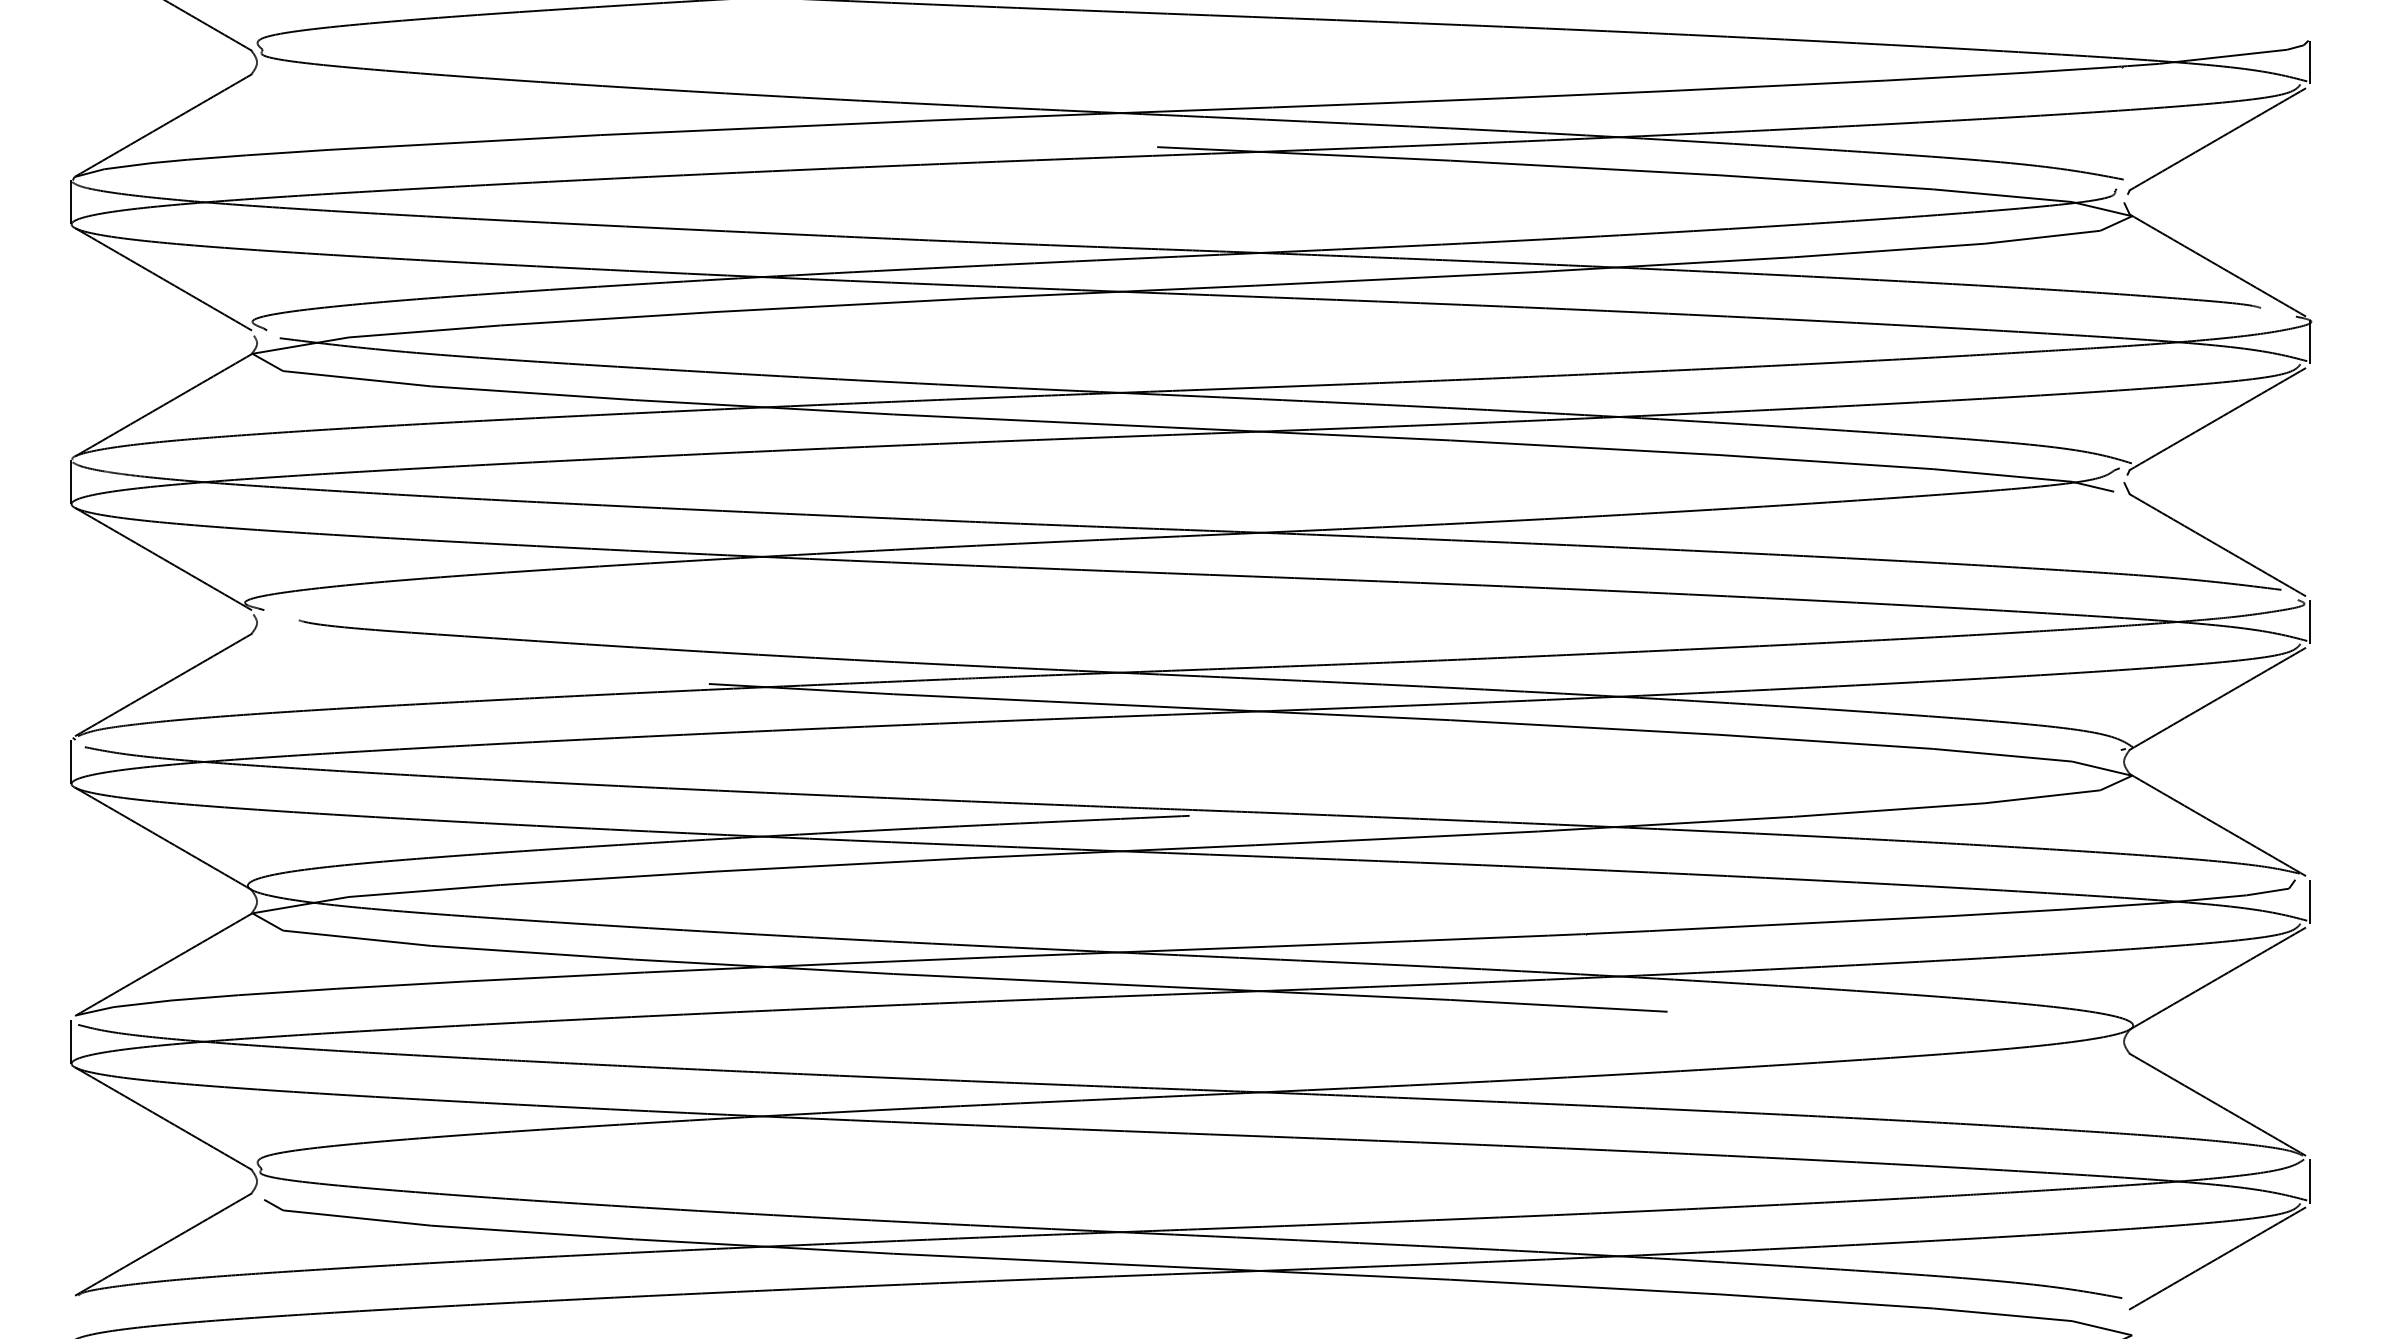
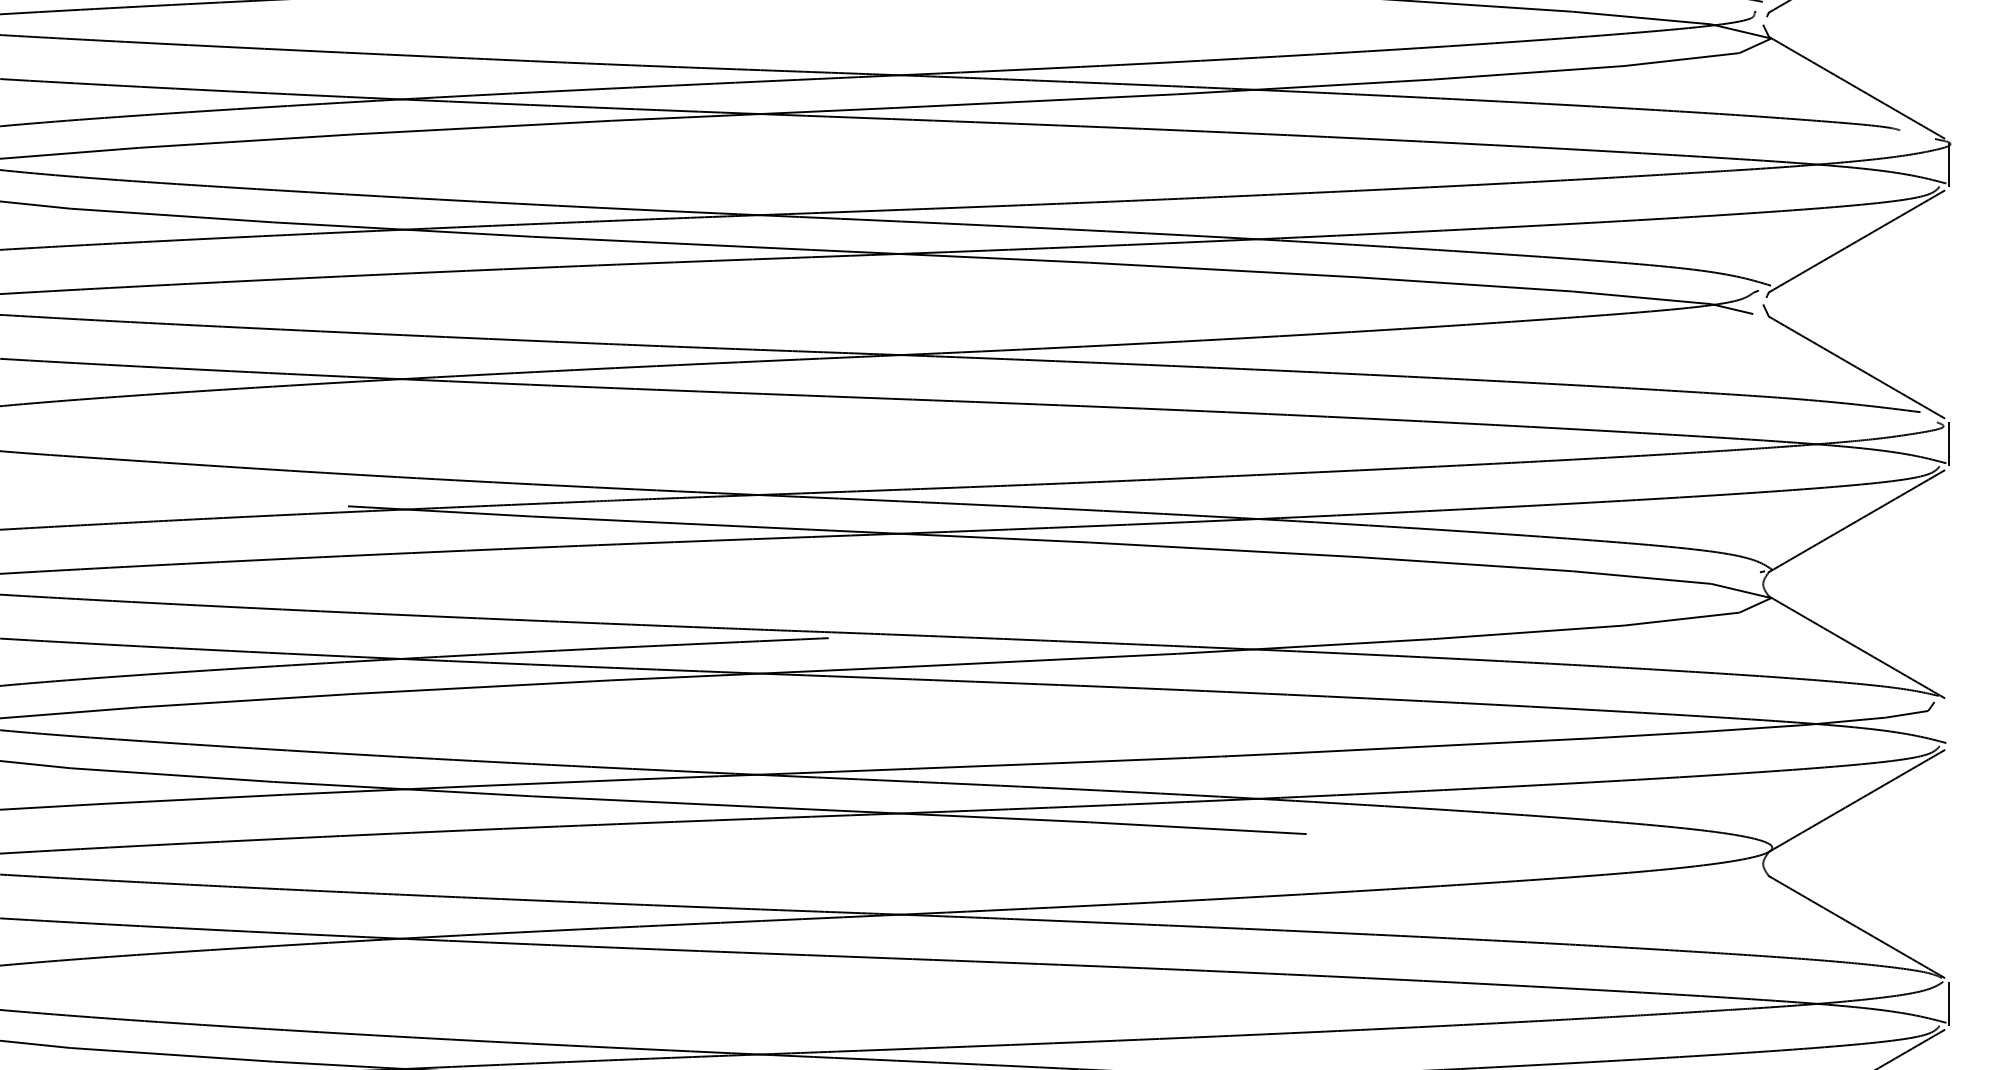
line: (2309, 901) -> (1948, 723), removed

